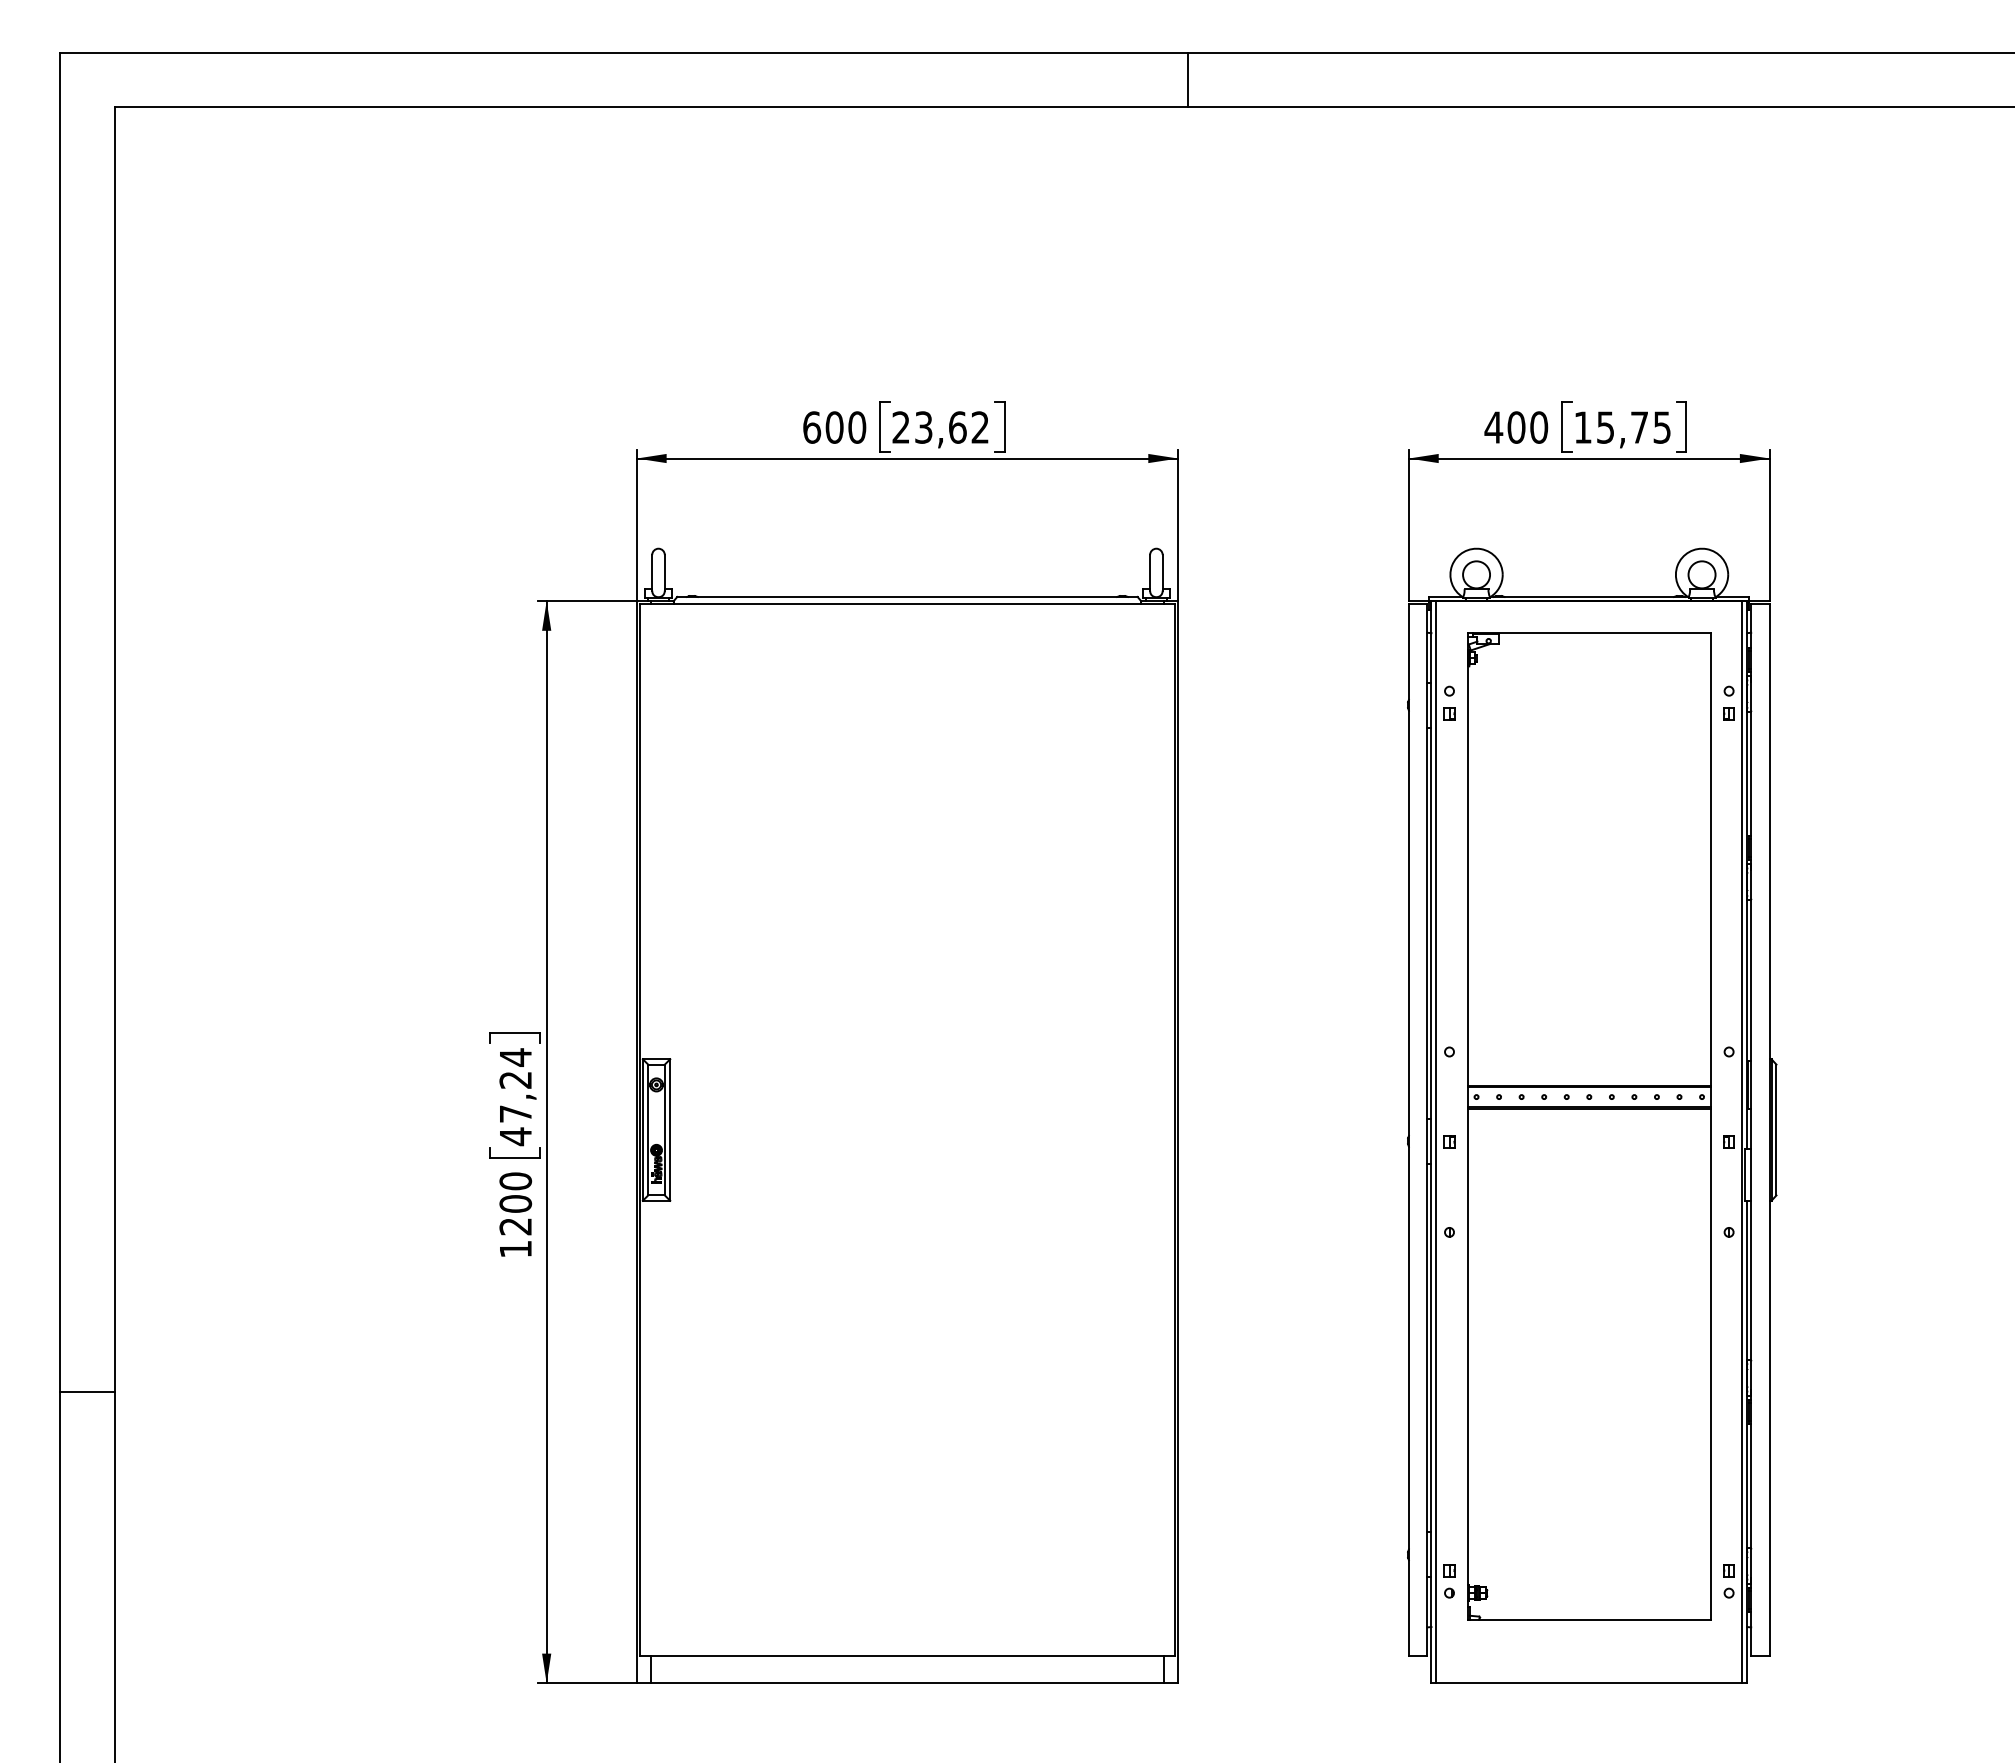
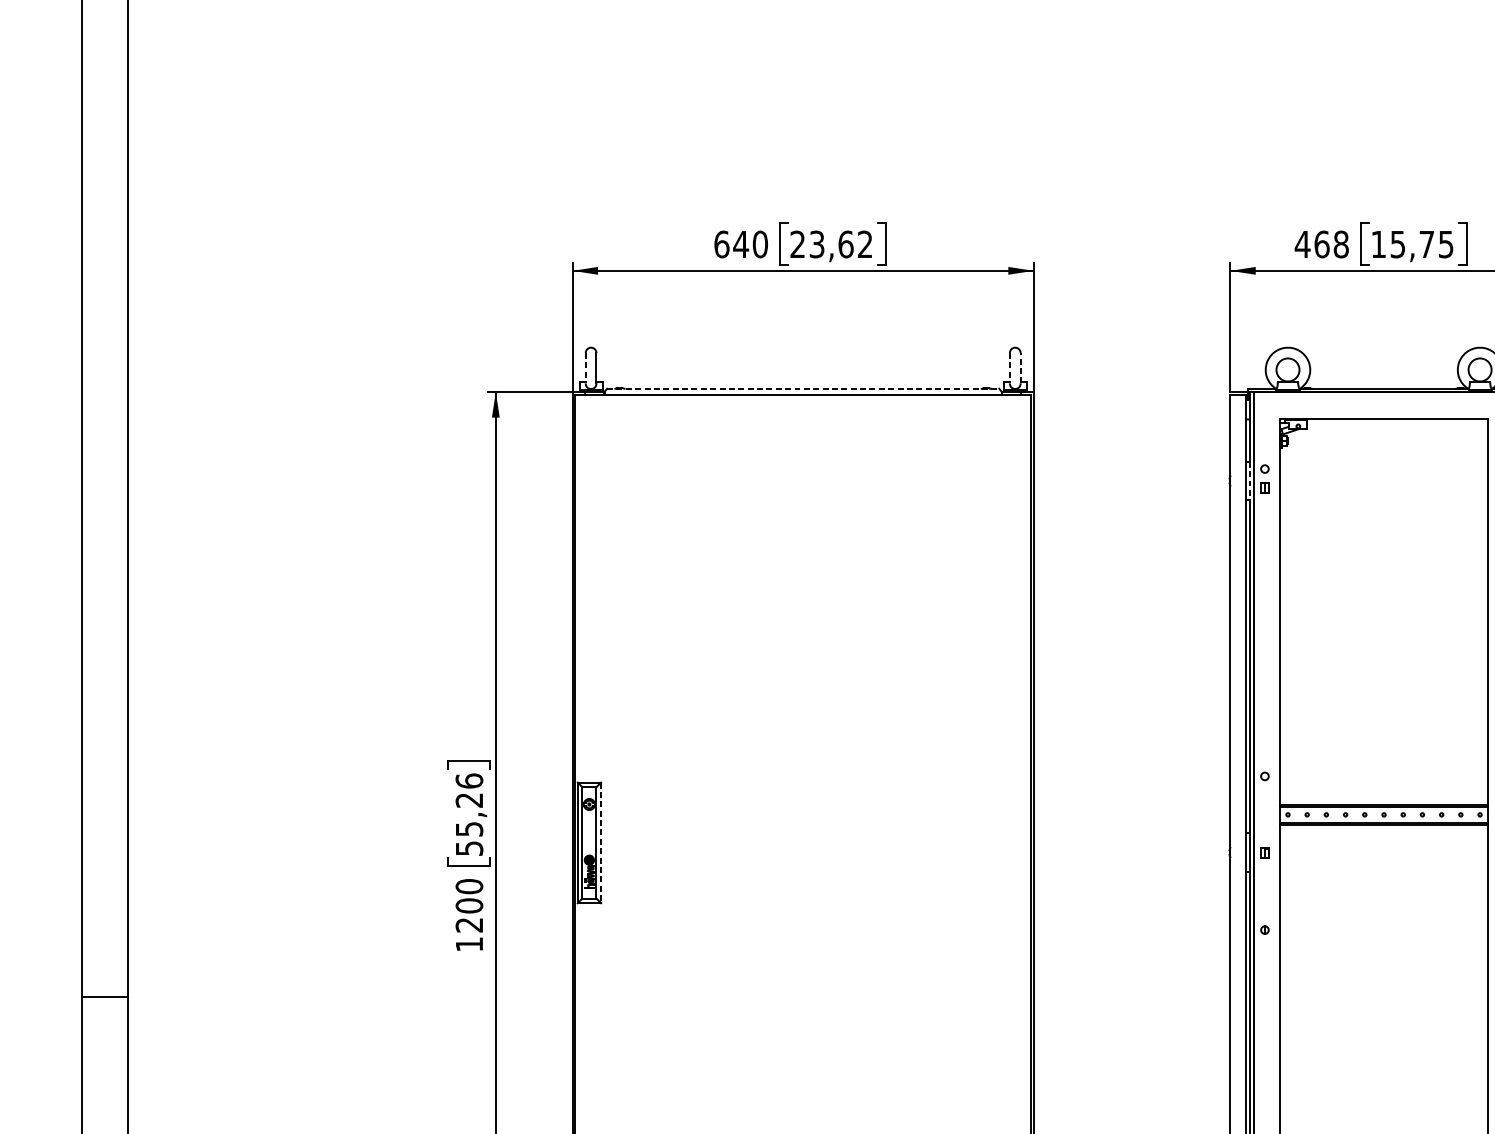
text: (834, 427) -> (741, 244), 600 -> 640
text: (1527, 427) -> (1331, 244), 400 -> 468
line: (652, 572) -> (585, 367), solid -> dashed
line: (1150, 572) -> (1010, 367), solid -> dashed
line: (1162, 572) -> (1020, 367), solid -> dashed
line: (907, 596) -> (803, 388), solid -> dashed
line: (1431, 705) -> (1249, 481), solid -> dashed
text: (515, 1097) -> (469, 815), 47,24 -> 55,26
line: (670, 1130) -> (601, 843), solid -> dashed
line: (87, 1392) -> (104, 997), moved

